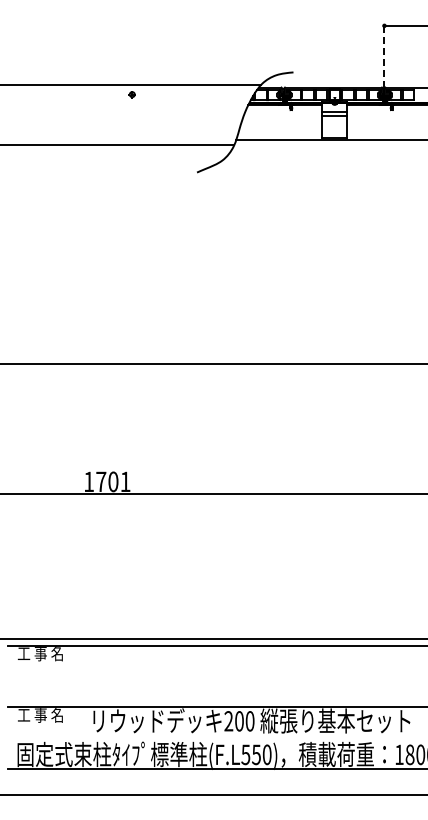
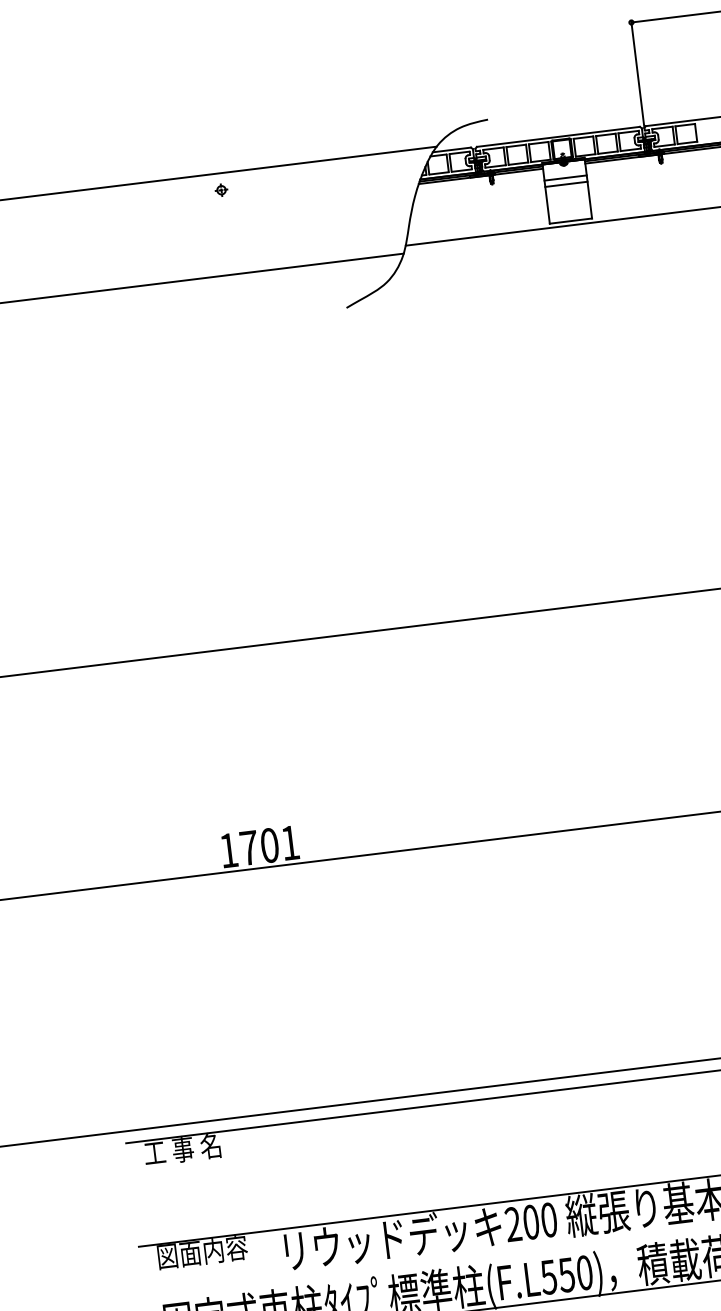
line: (384, 56) -> (637, 74), dashed -> solid
text: (44, 715) -> (202, 1252), 工 事 名 -> 図面内容

